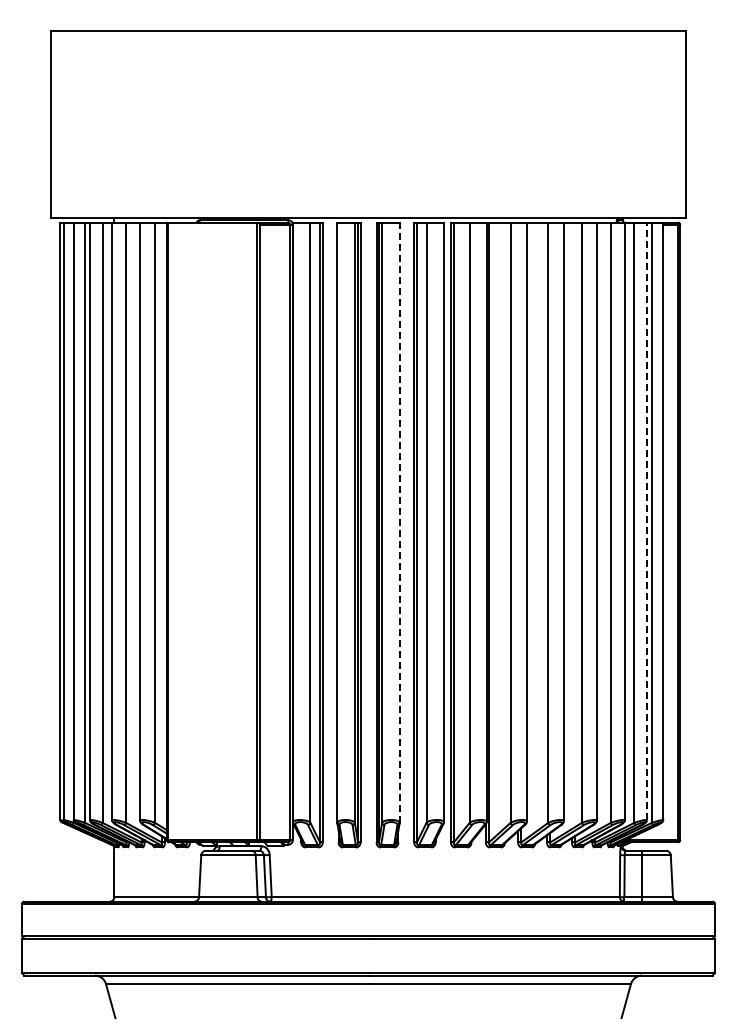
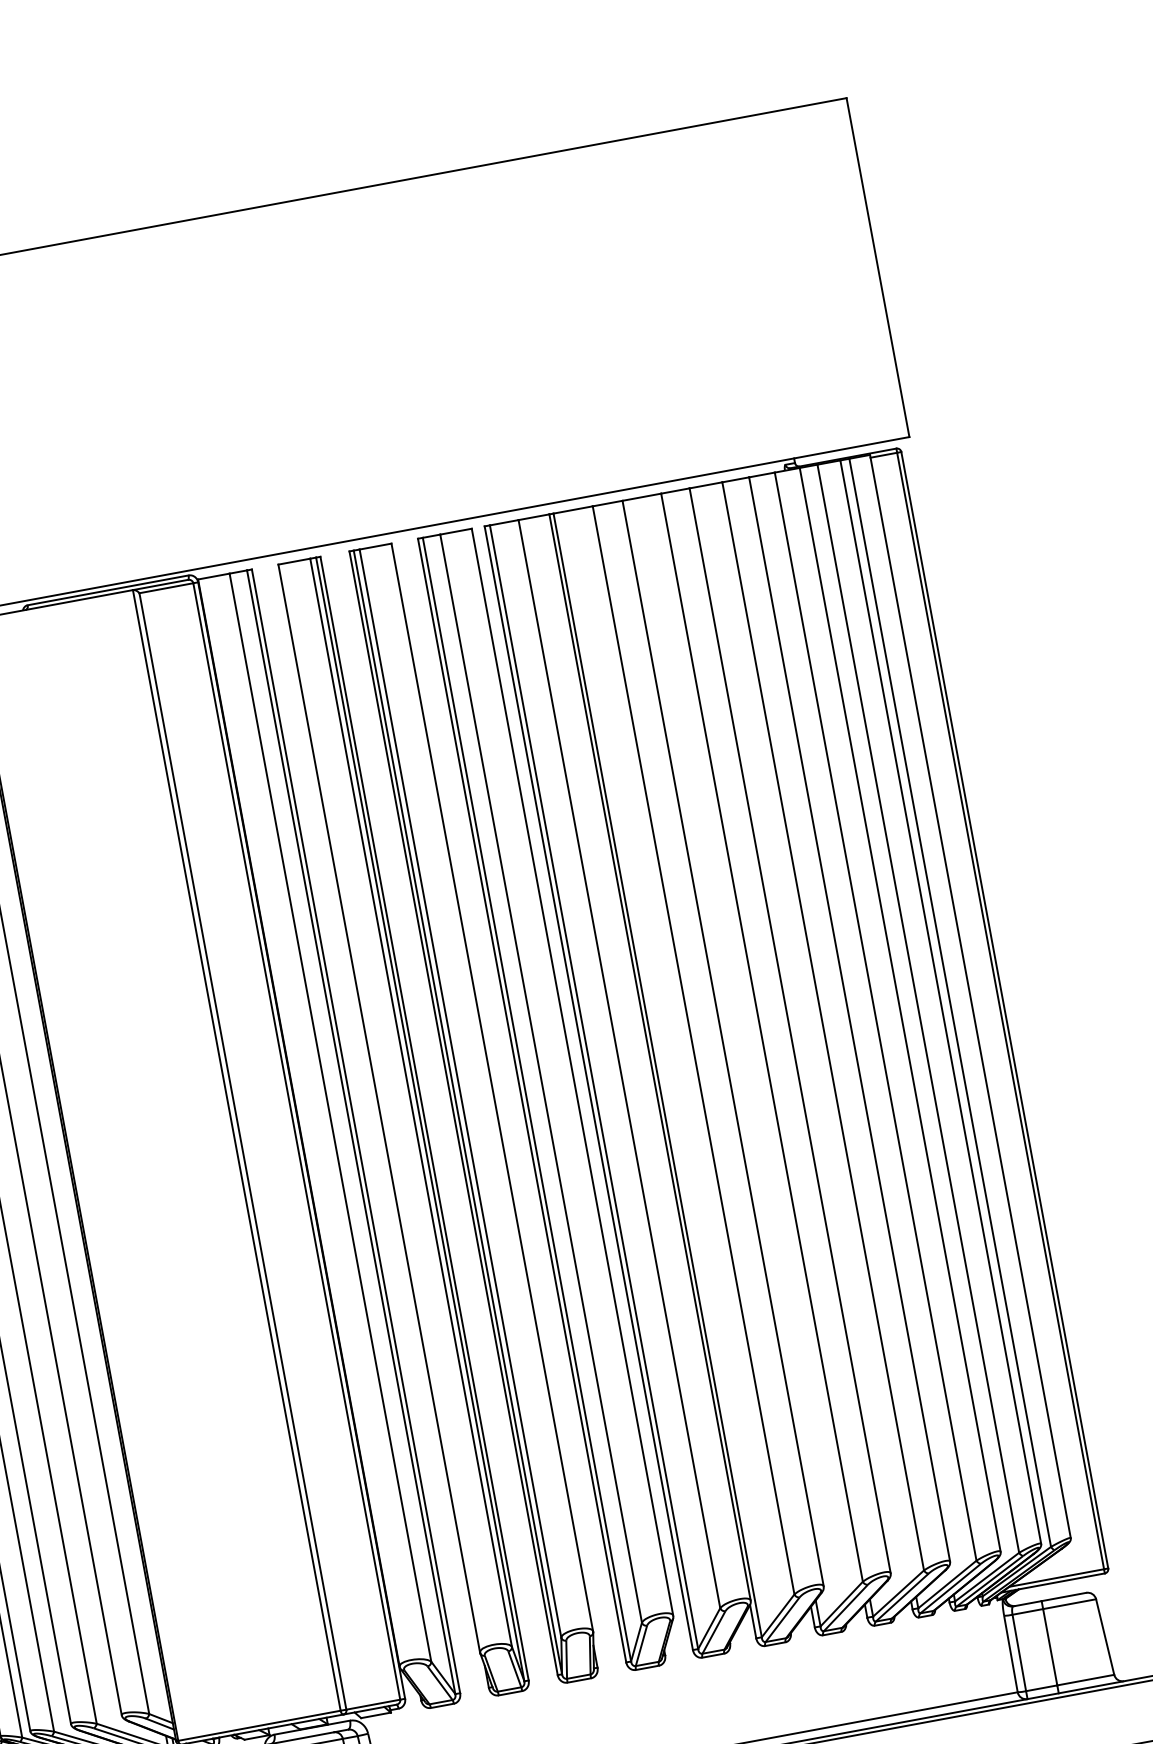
line: (646, 521) -> (939, 1001), dashed -> solid
line: (399, 523) -> (492, 1088), dashed -> solid

